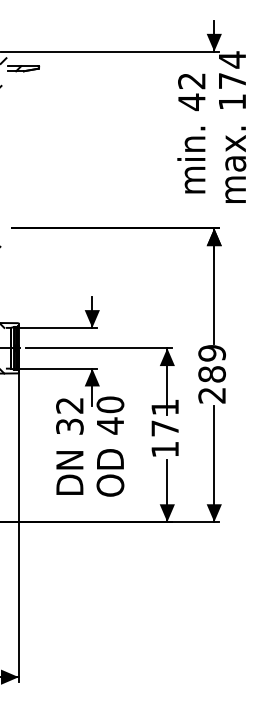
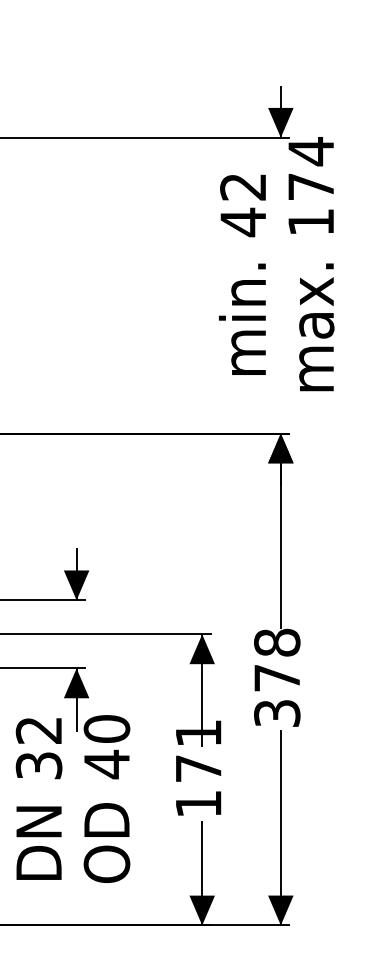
text: (212, 374) -> (277, 678), 289 -> 378

